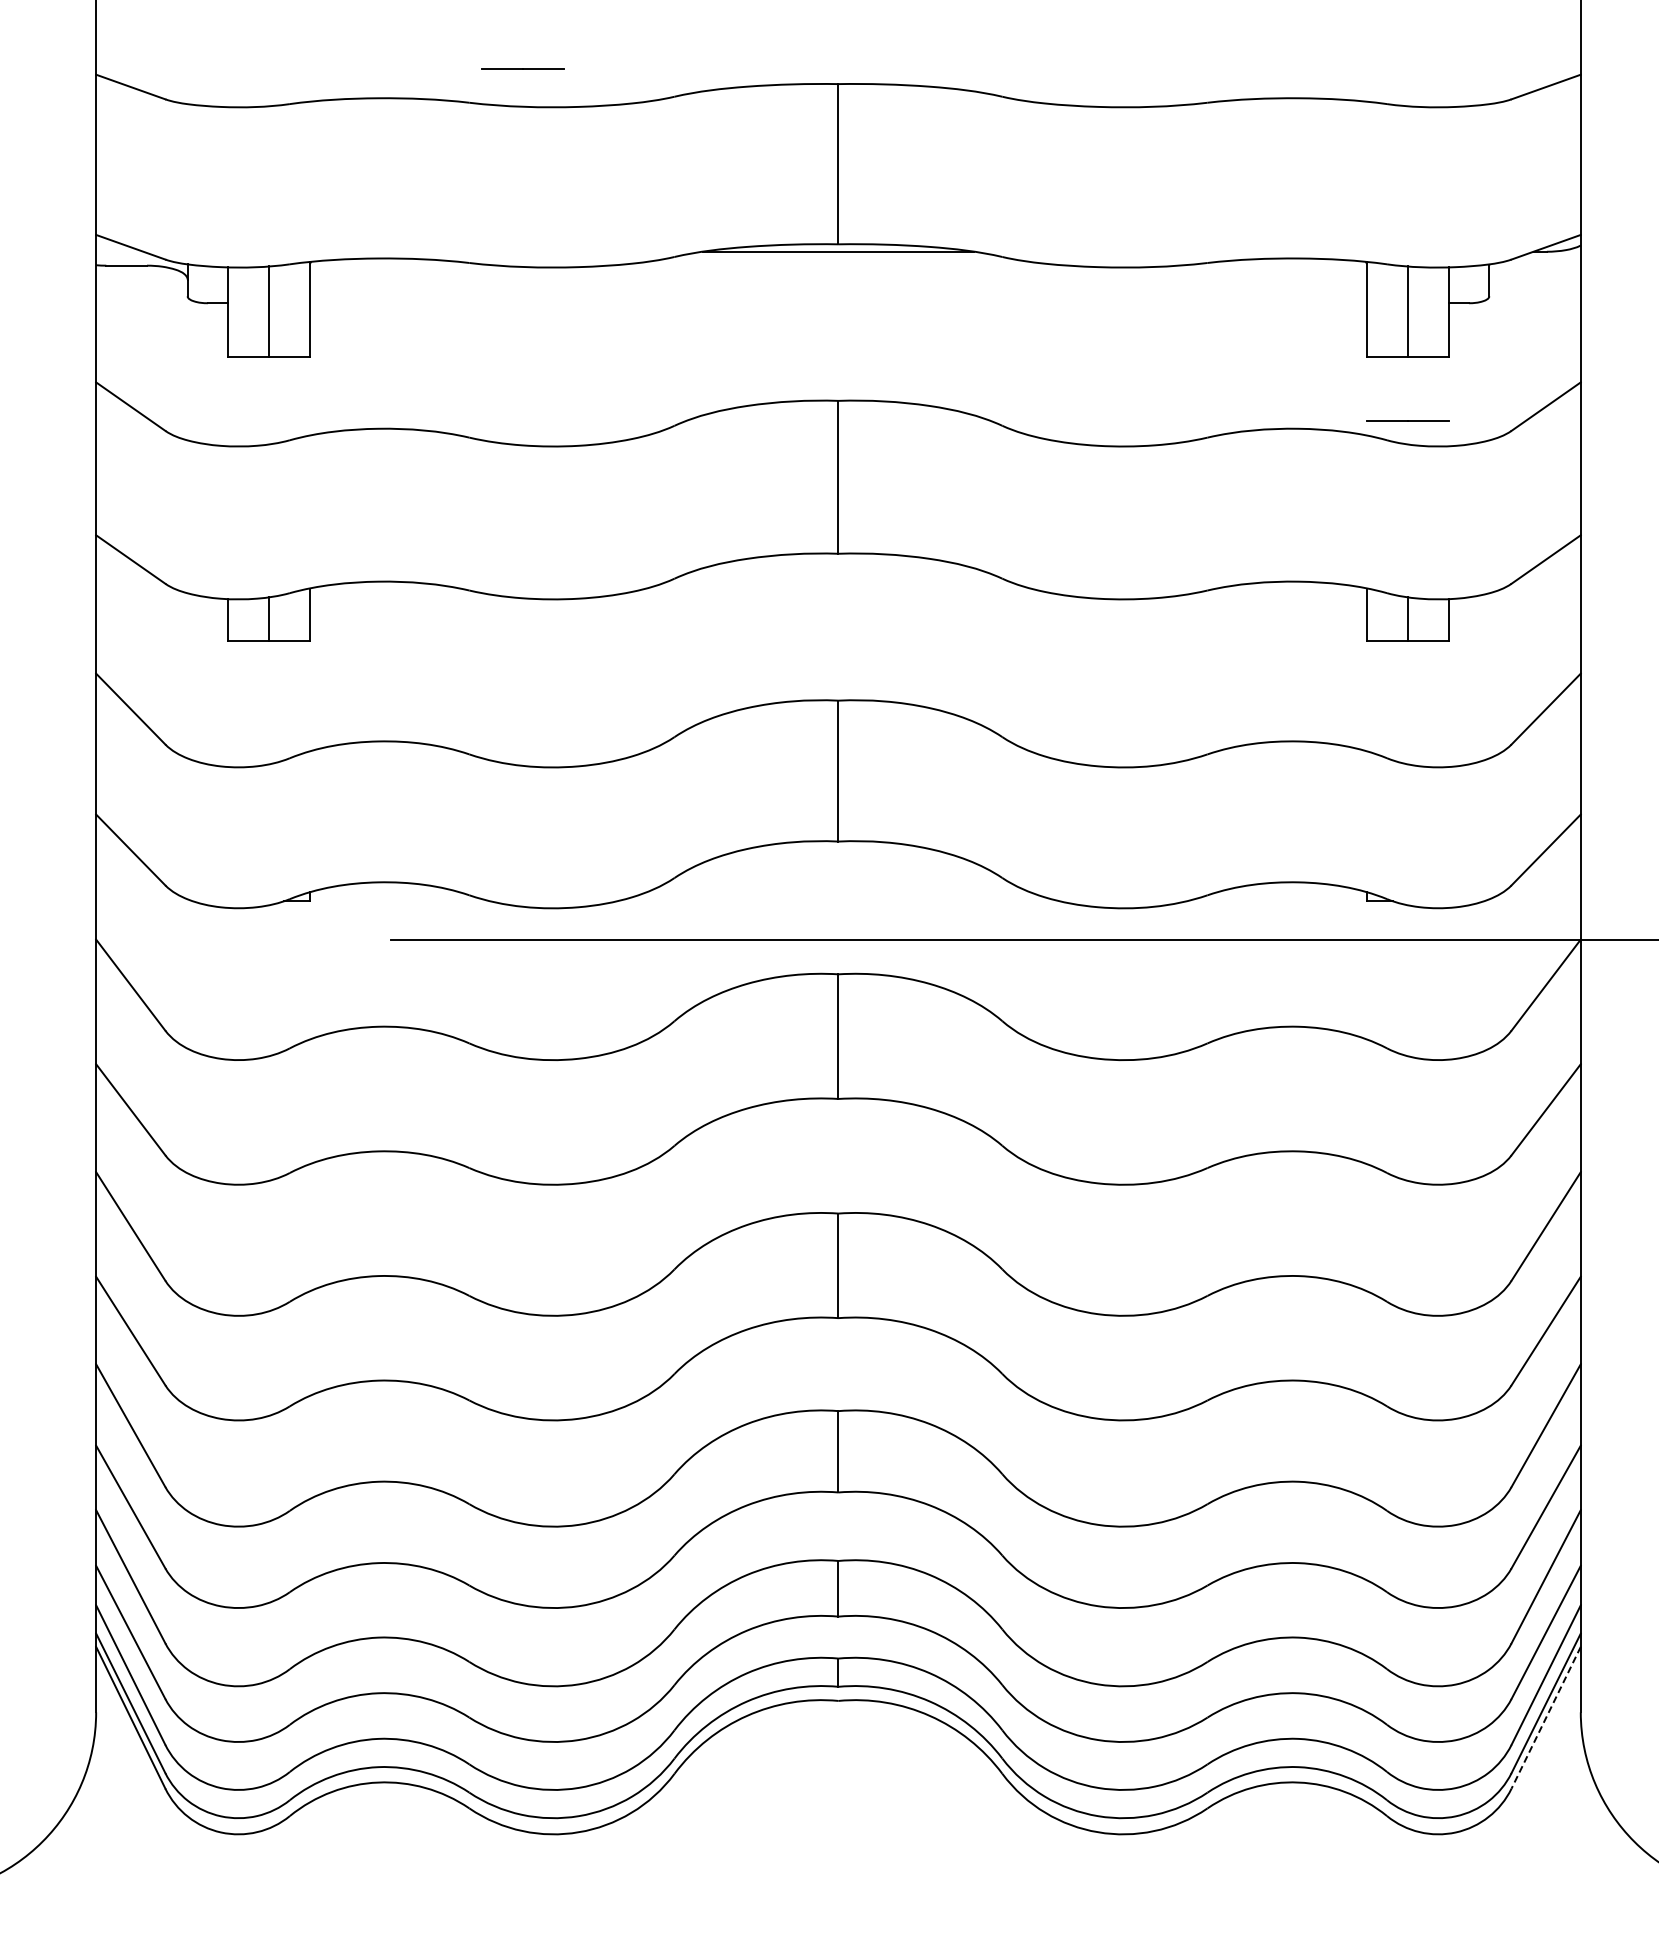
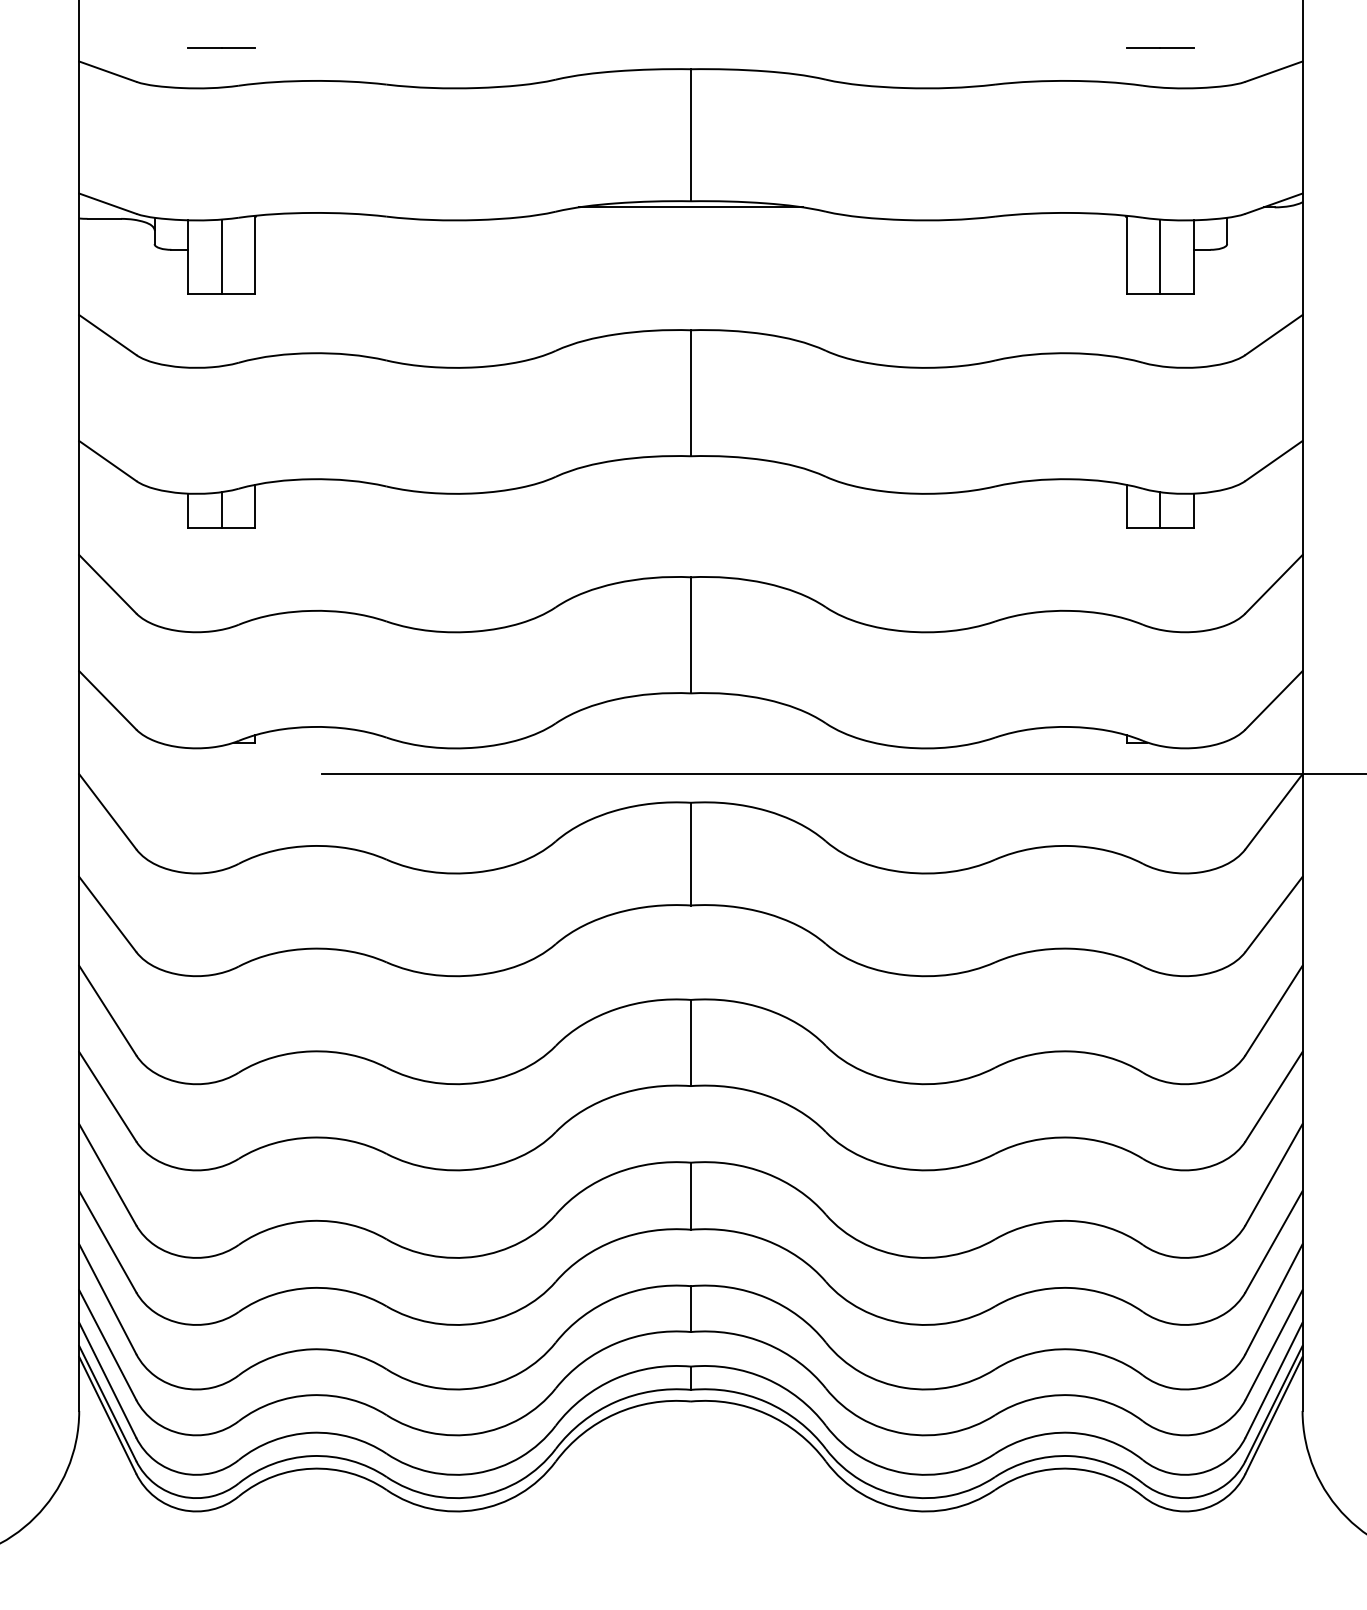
line: (522, 68) -> (221, 48), moved
line: (1407, 420) -> (1159, 48), moved
line: (1546, 1717) -> (1274, 1415), dashed -> solid

